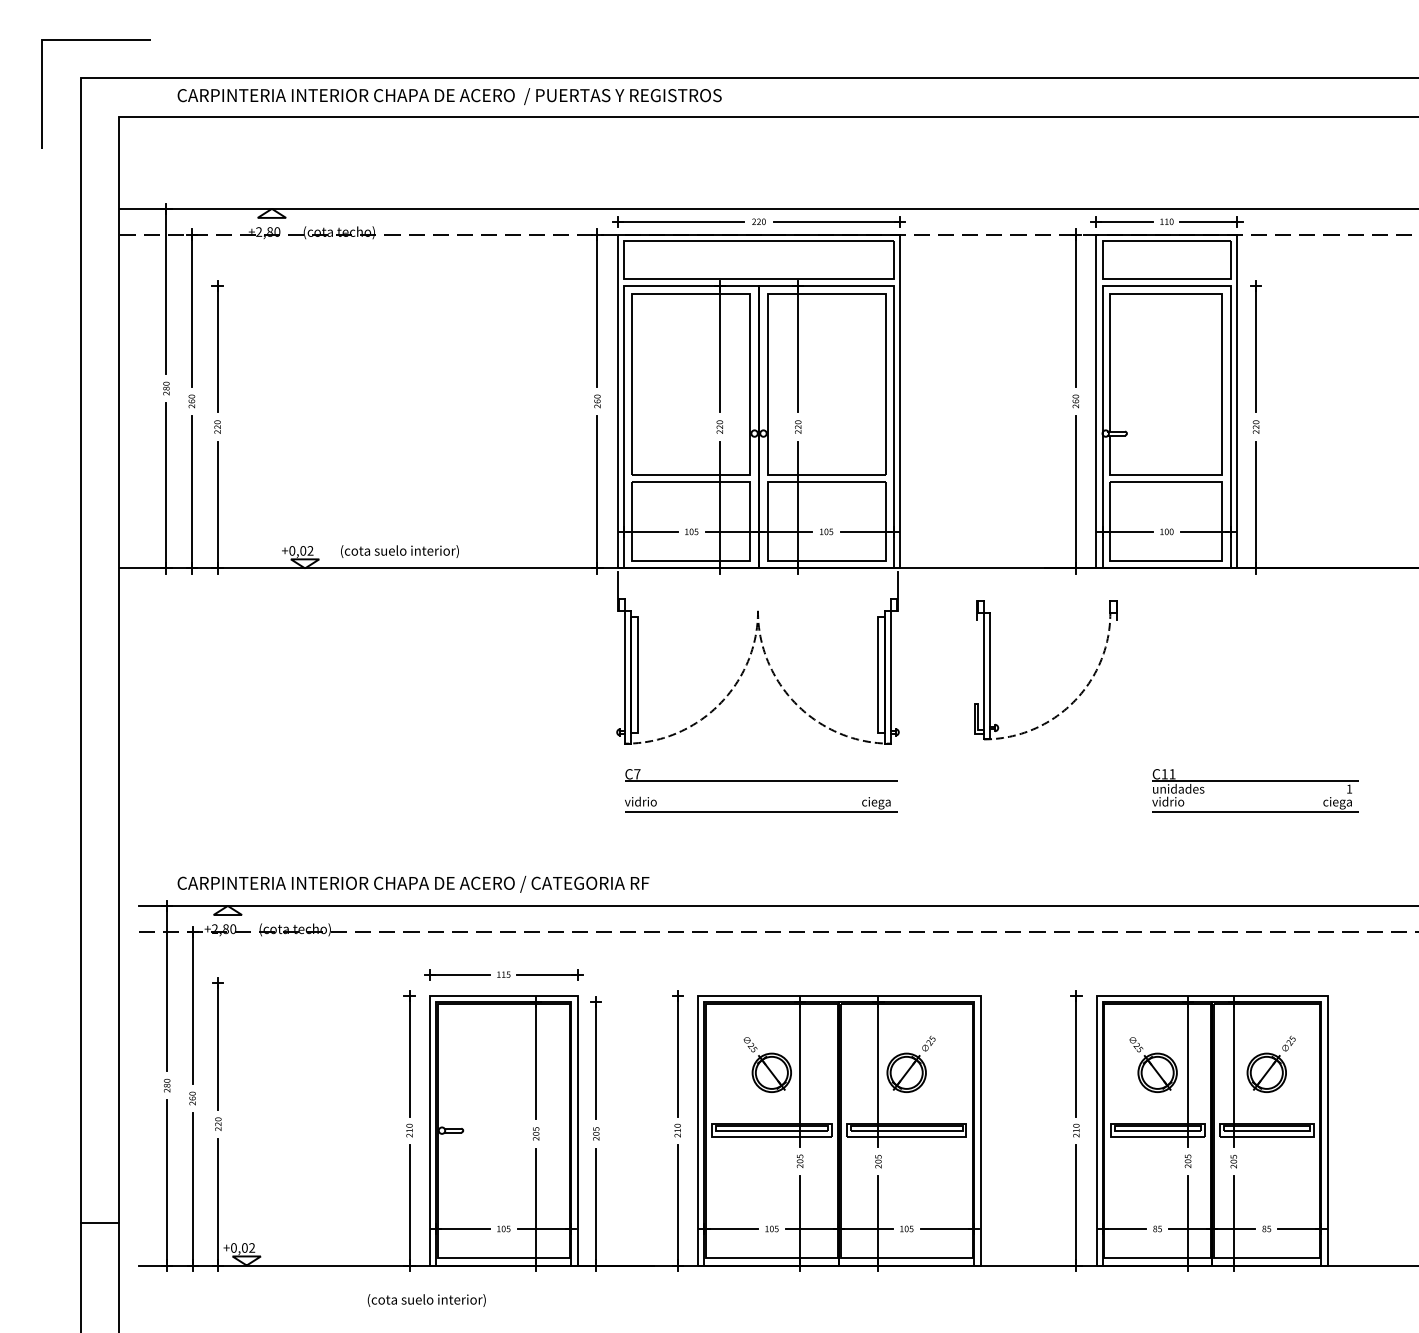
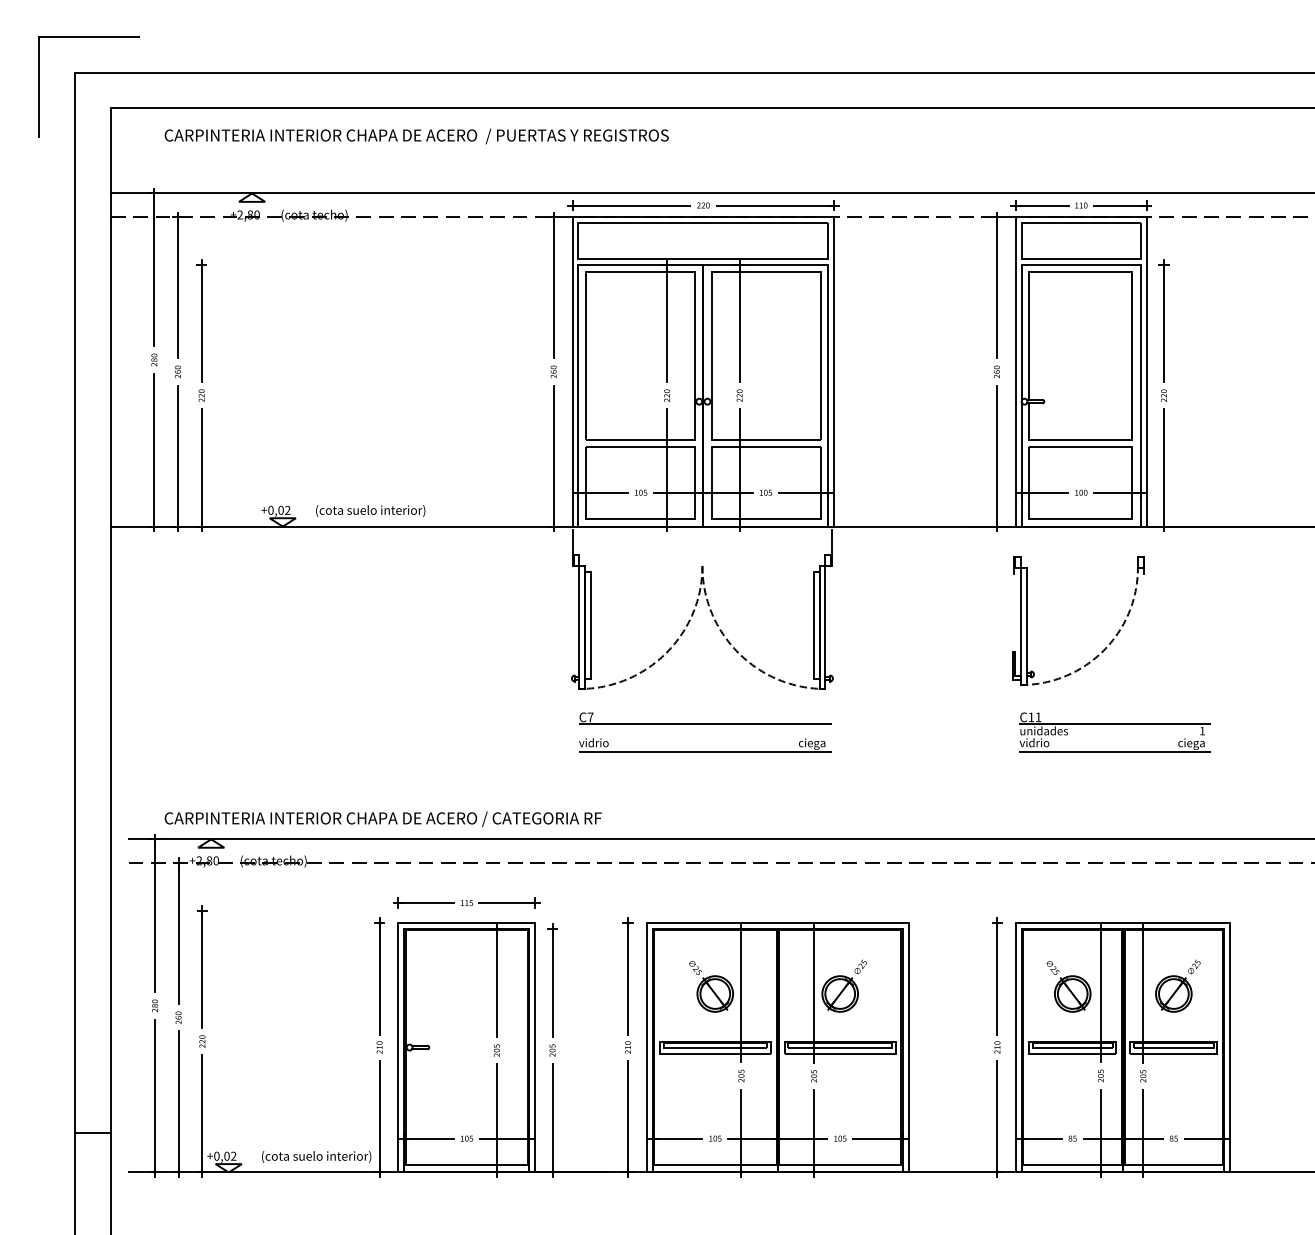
text: (449, 96) -> (416, 136), moved
part: (1079, 693) -> (1109, 642), moved
part: (1254, 781) -> (1114, 724), moved
text: (426, 1300) -> (316, 1156), moved

